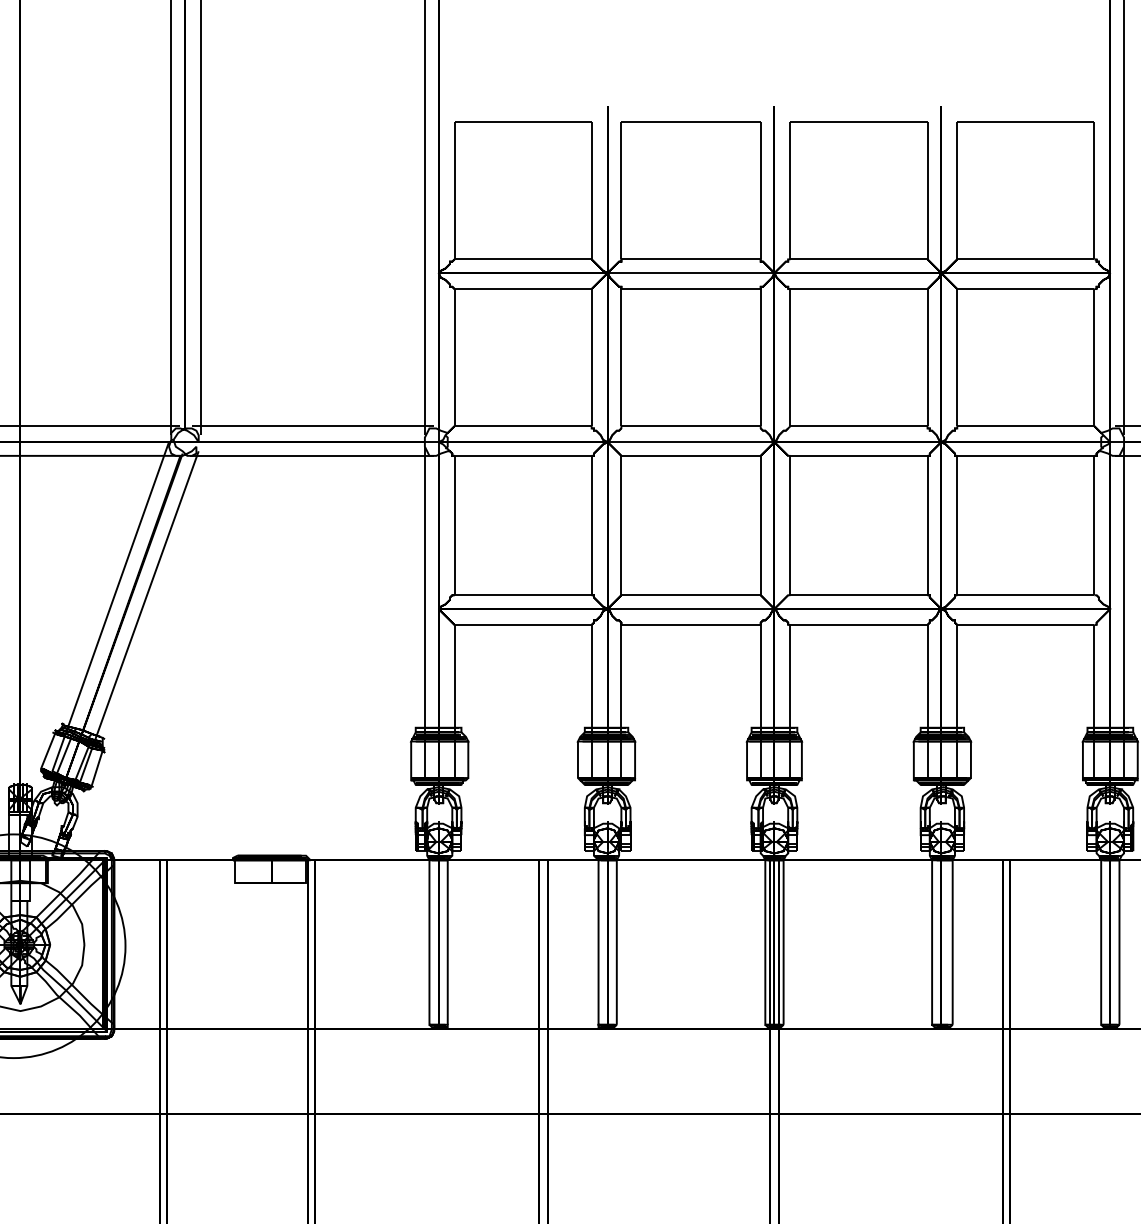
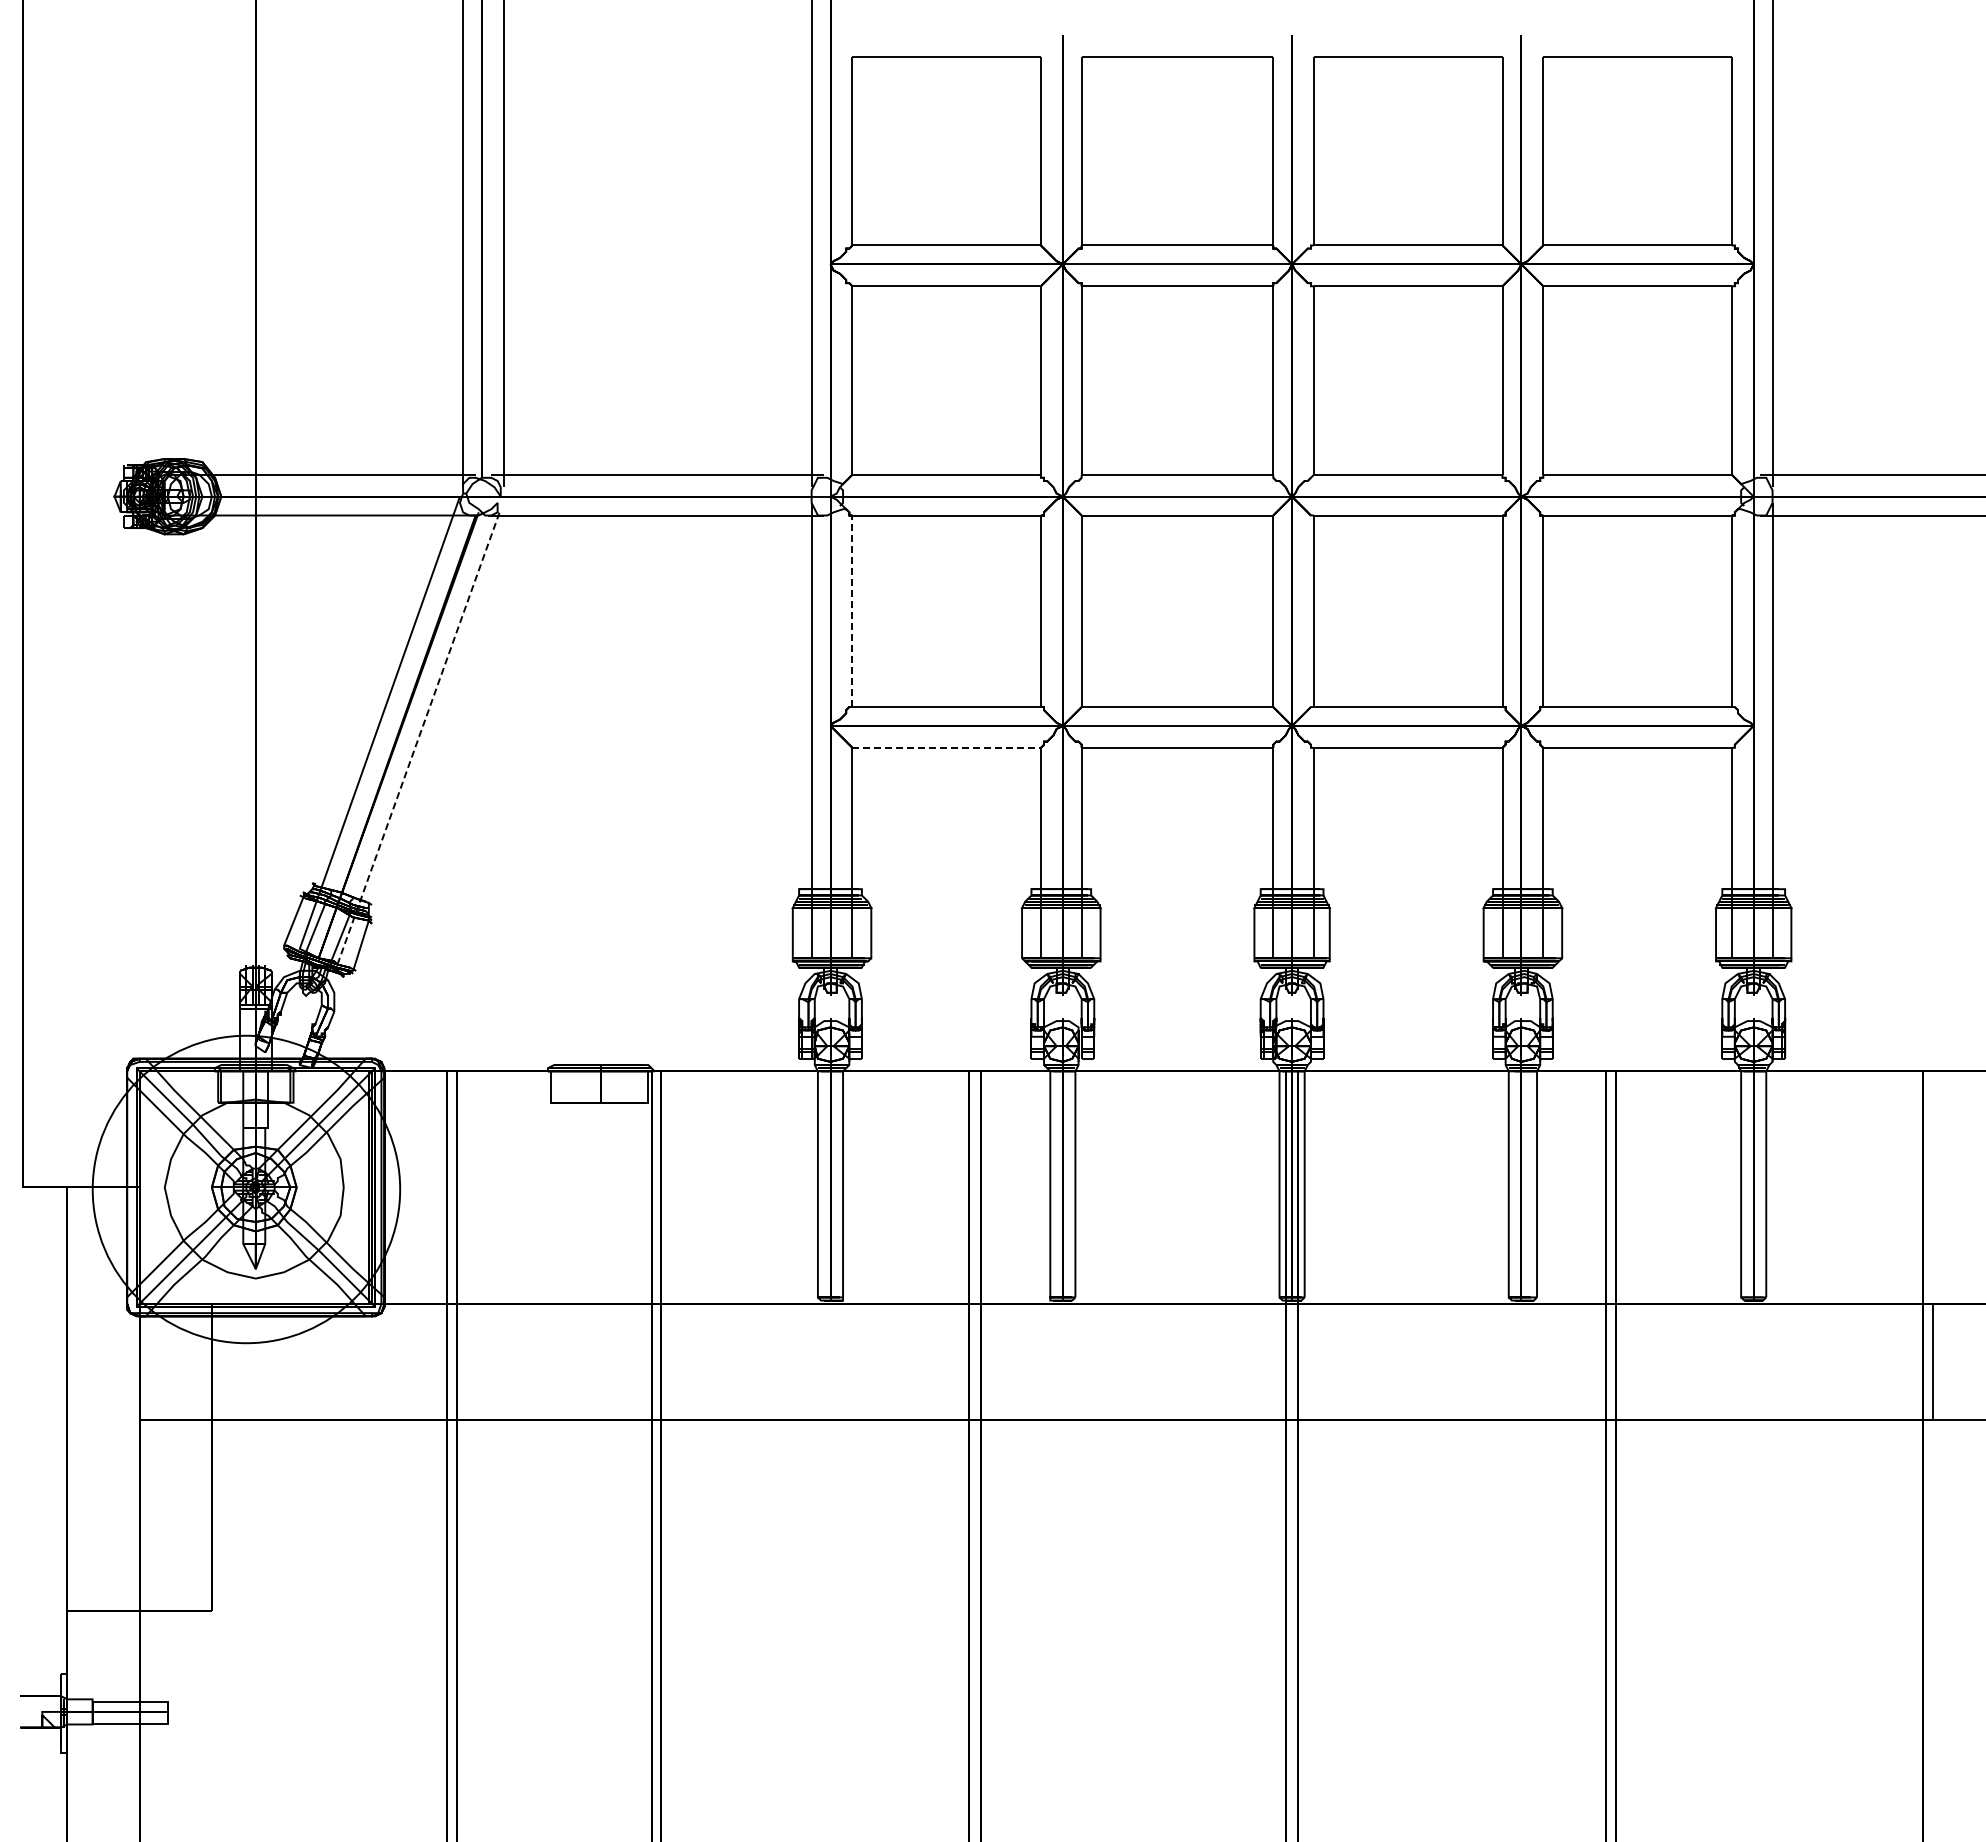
line: (454, 525) -> (852, 611), solid -> dashed
line: (139, 616) -> (419, 736), solid -> dashed
line: (523, 624) -> (947, 747), solid -> dashed

